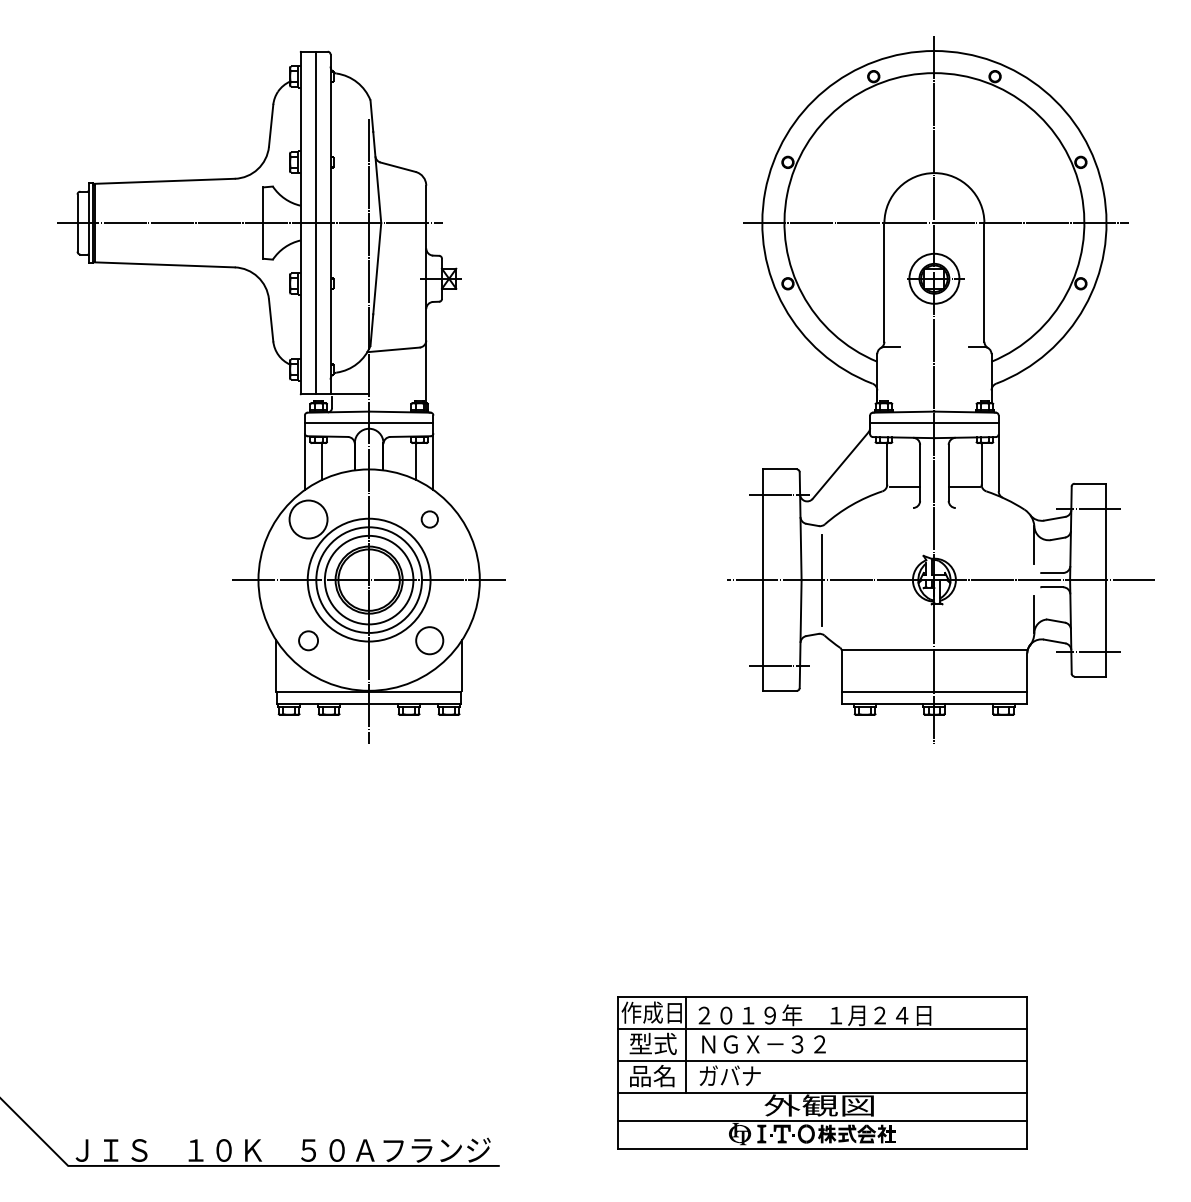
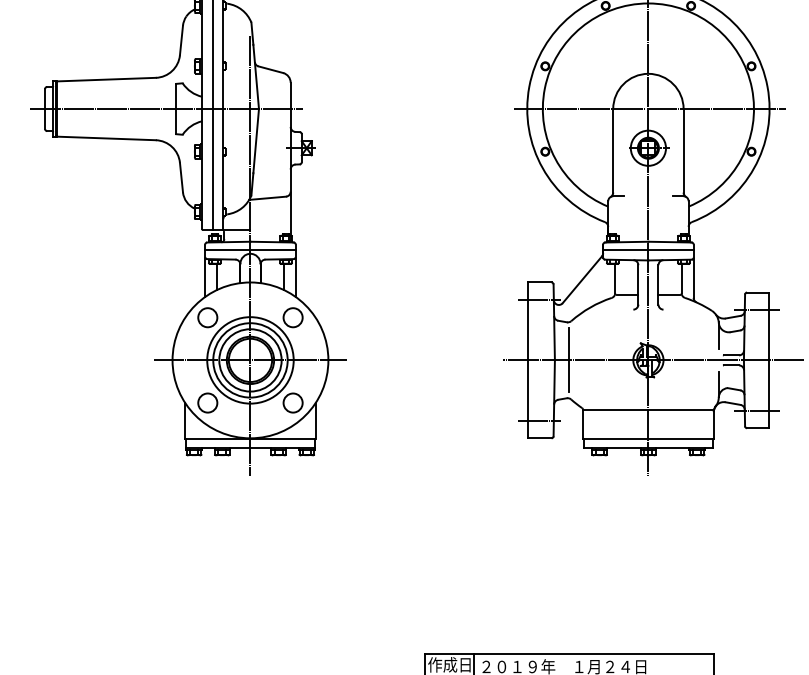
circle: (308, 519) -> (207, 317), size x0.71
circle: (429, 519) -> (292, 317), size x1.67
circle: (308, 640) -> (207, 402), size x1.43

